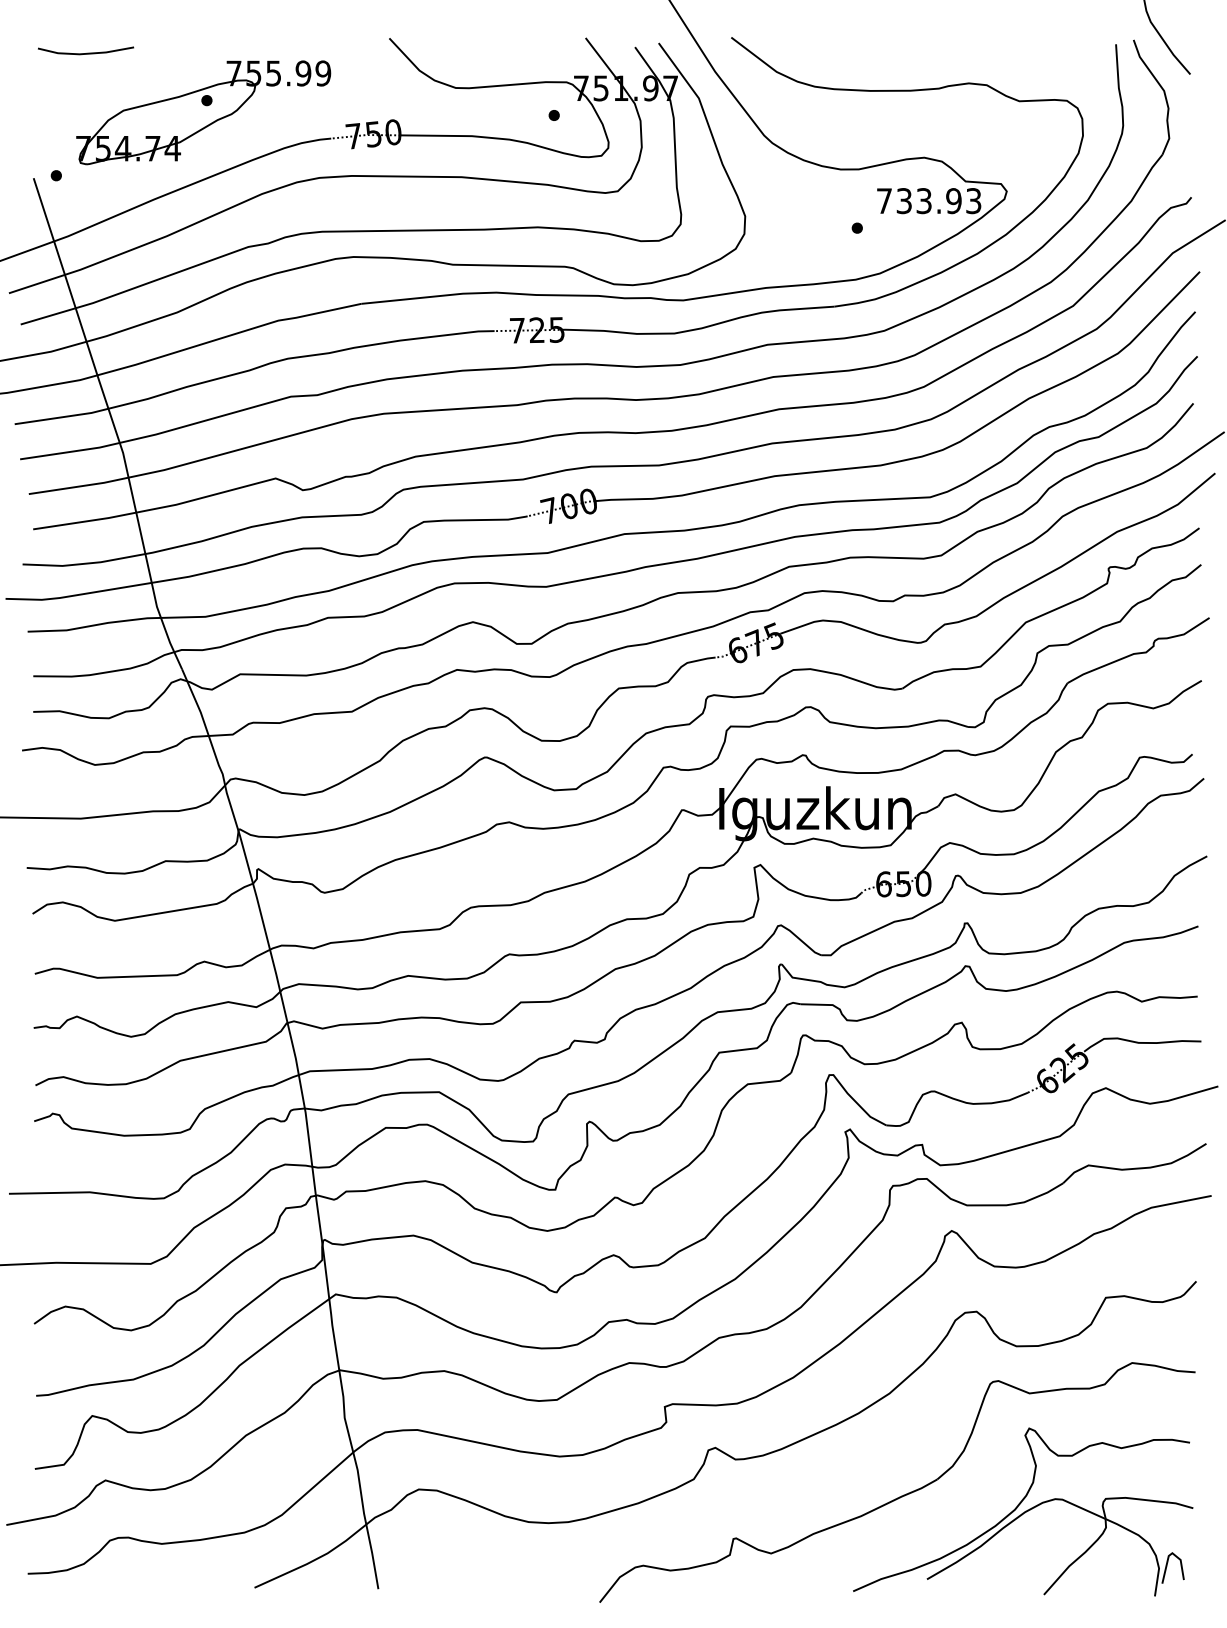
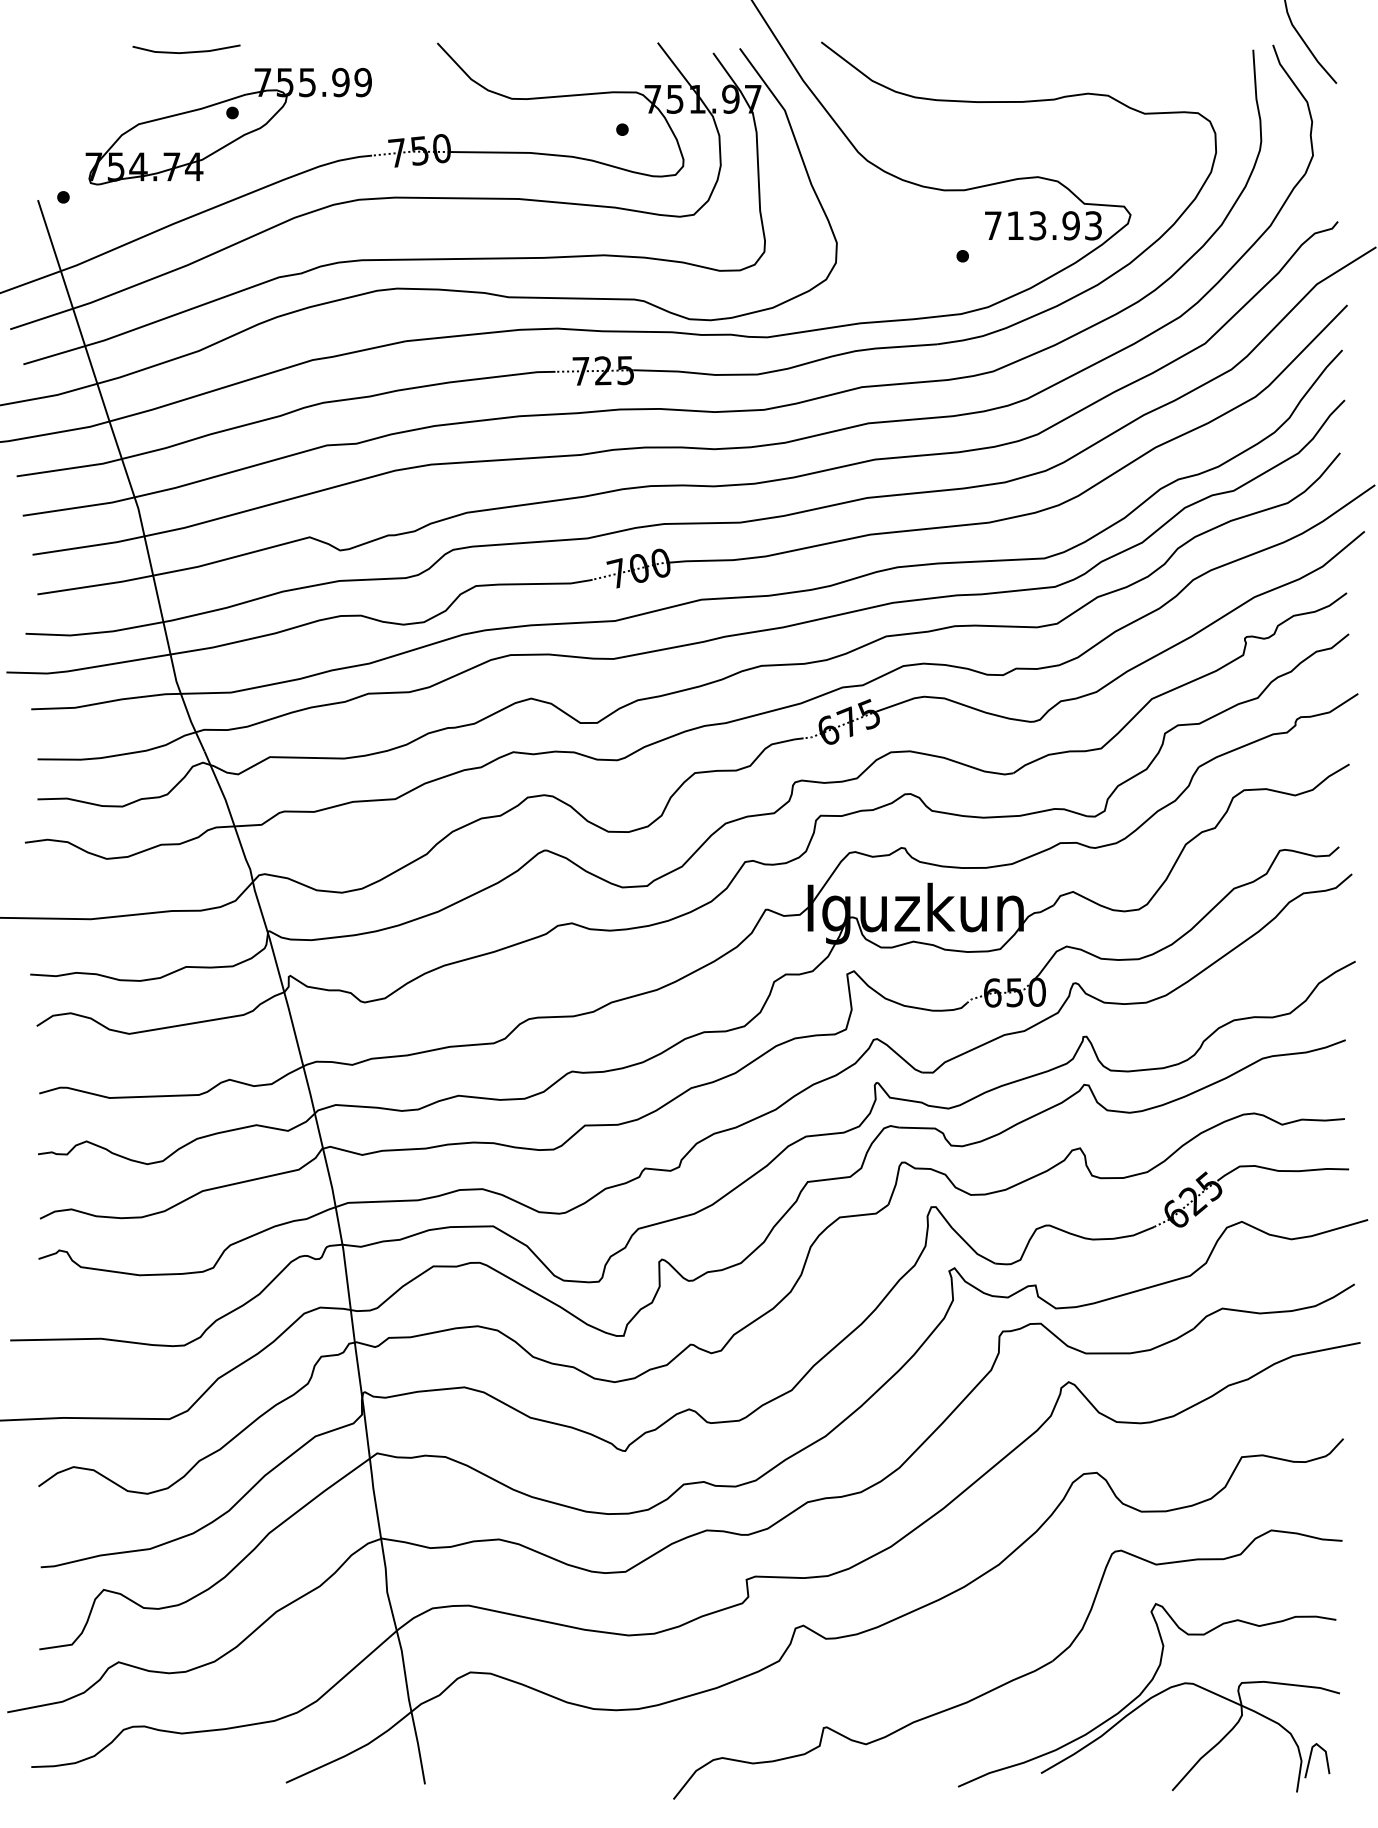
line: (86, 52) -> (187, 51), moved
text: (903, 201) -> (1014, 226), 733.93 -> 713.93

